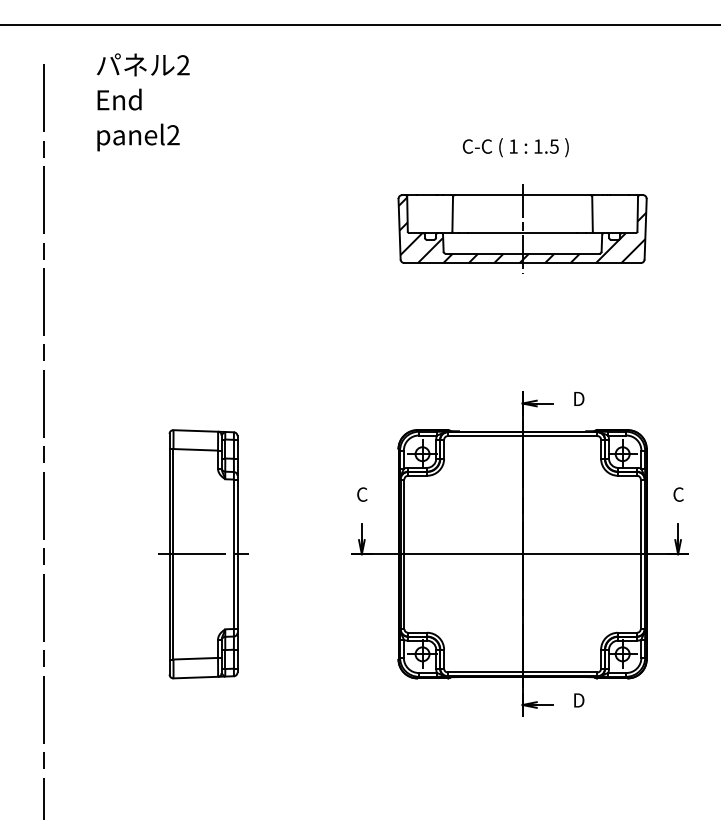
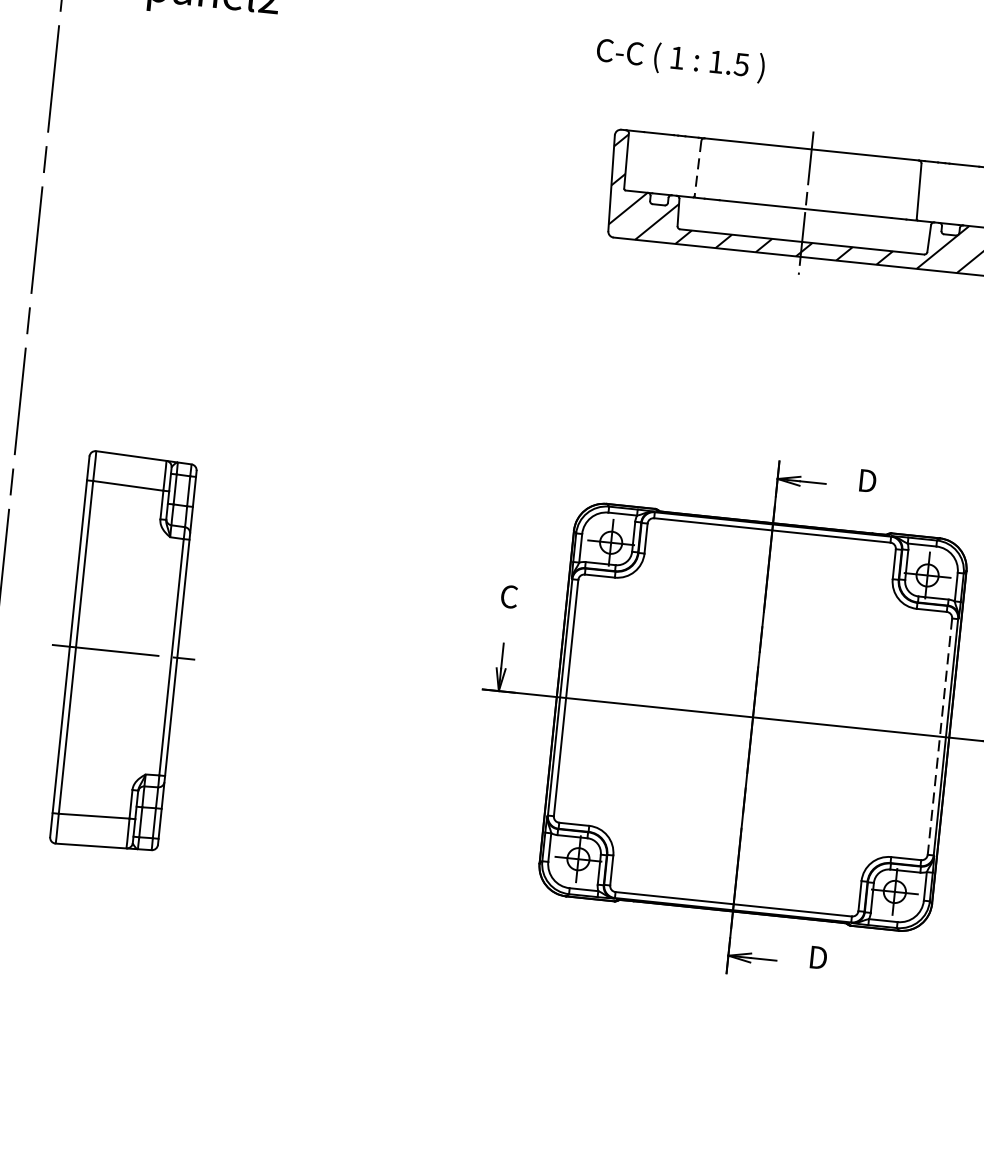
text: (515, 147) -> (680, 59), moved
line: (452, 214) -> (697, 168), solid -> dashed
part: (203, 554) -> (123, 652), moved
line: (640, 554) -> (939, 736), solid -> dashed

